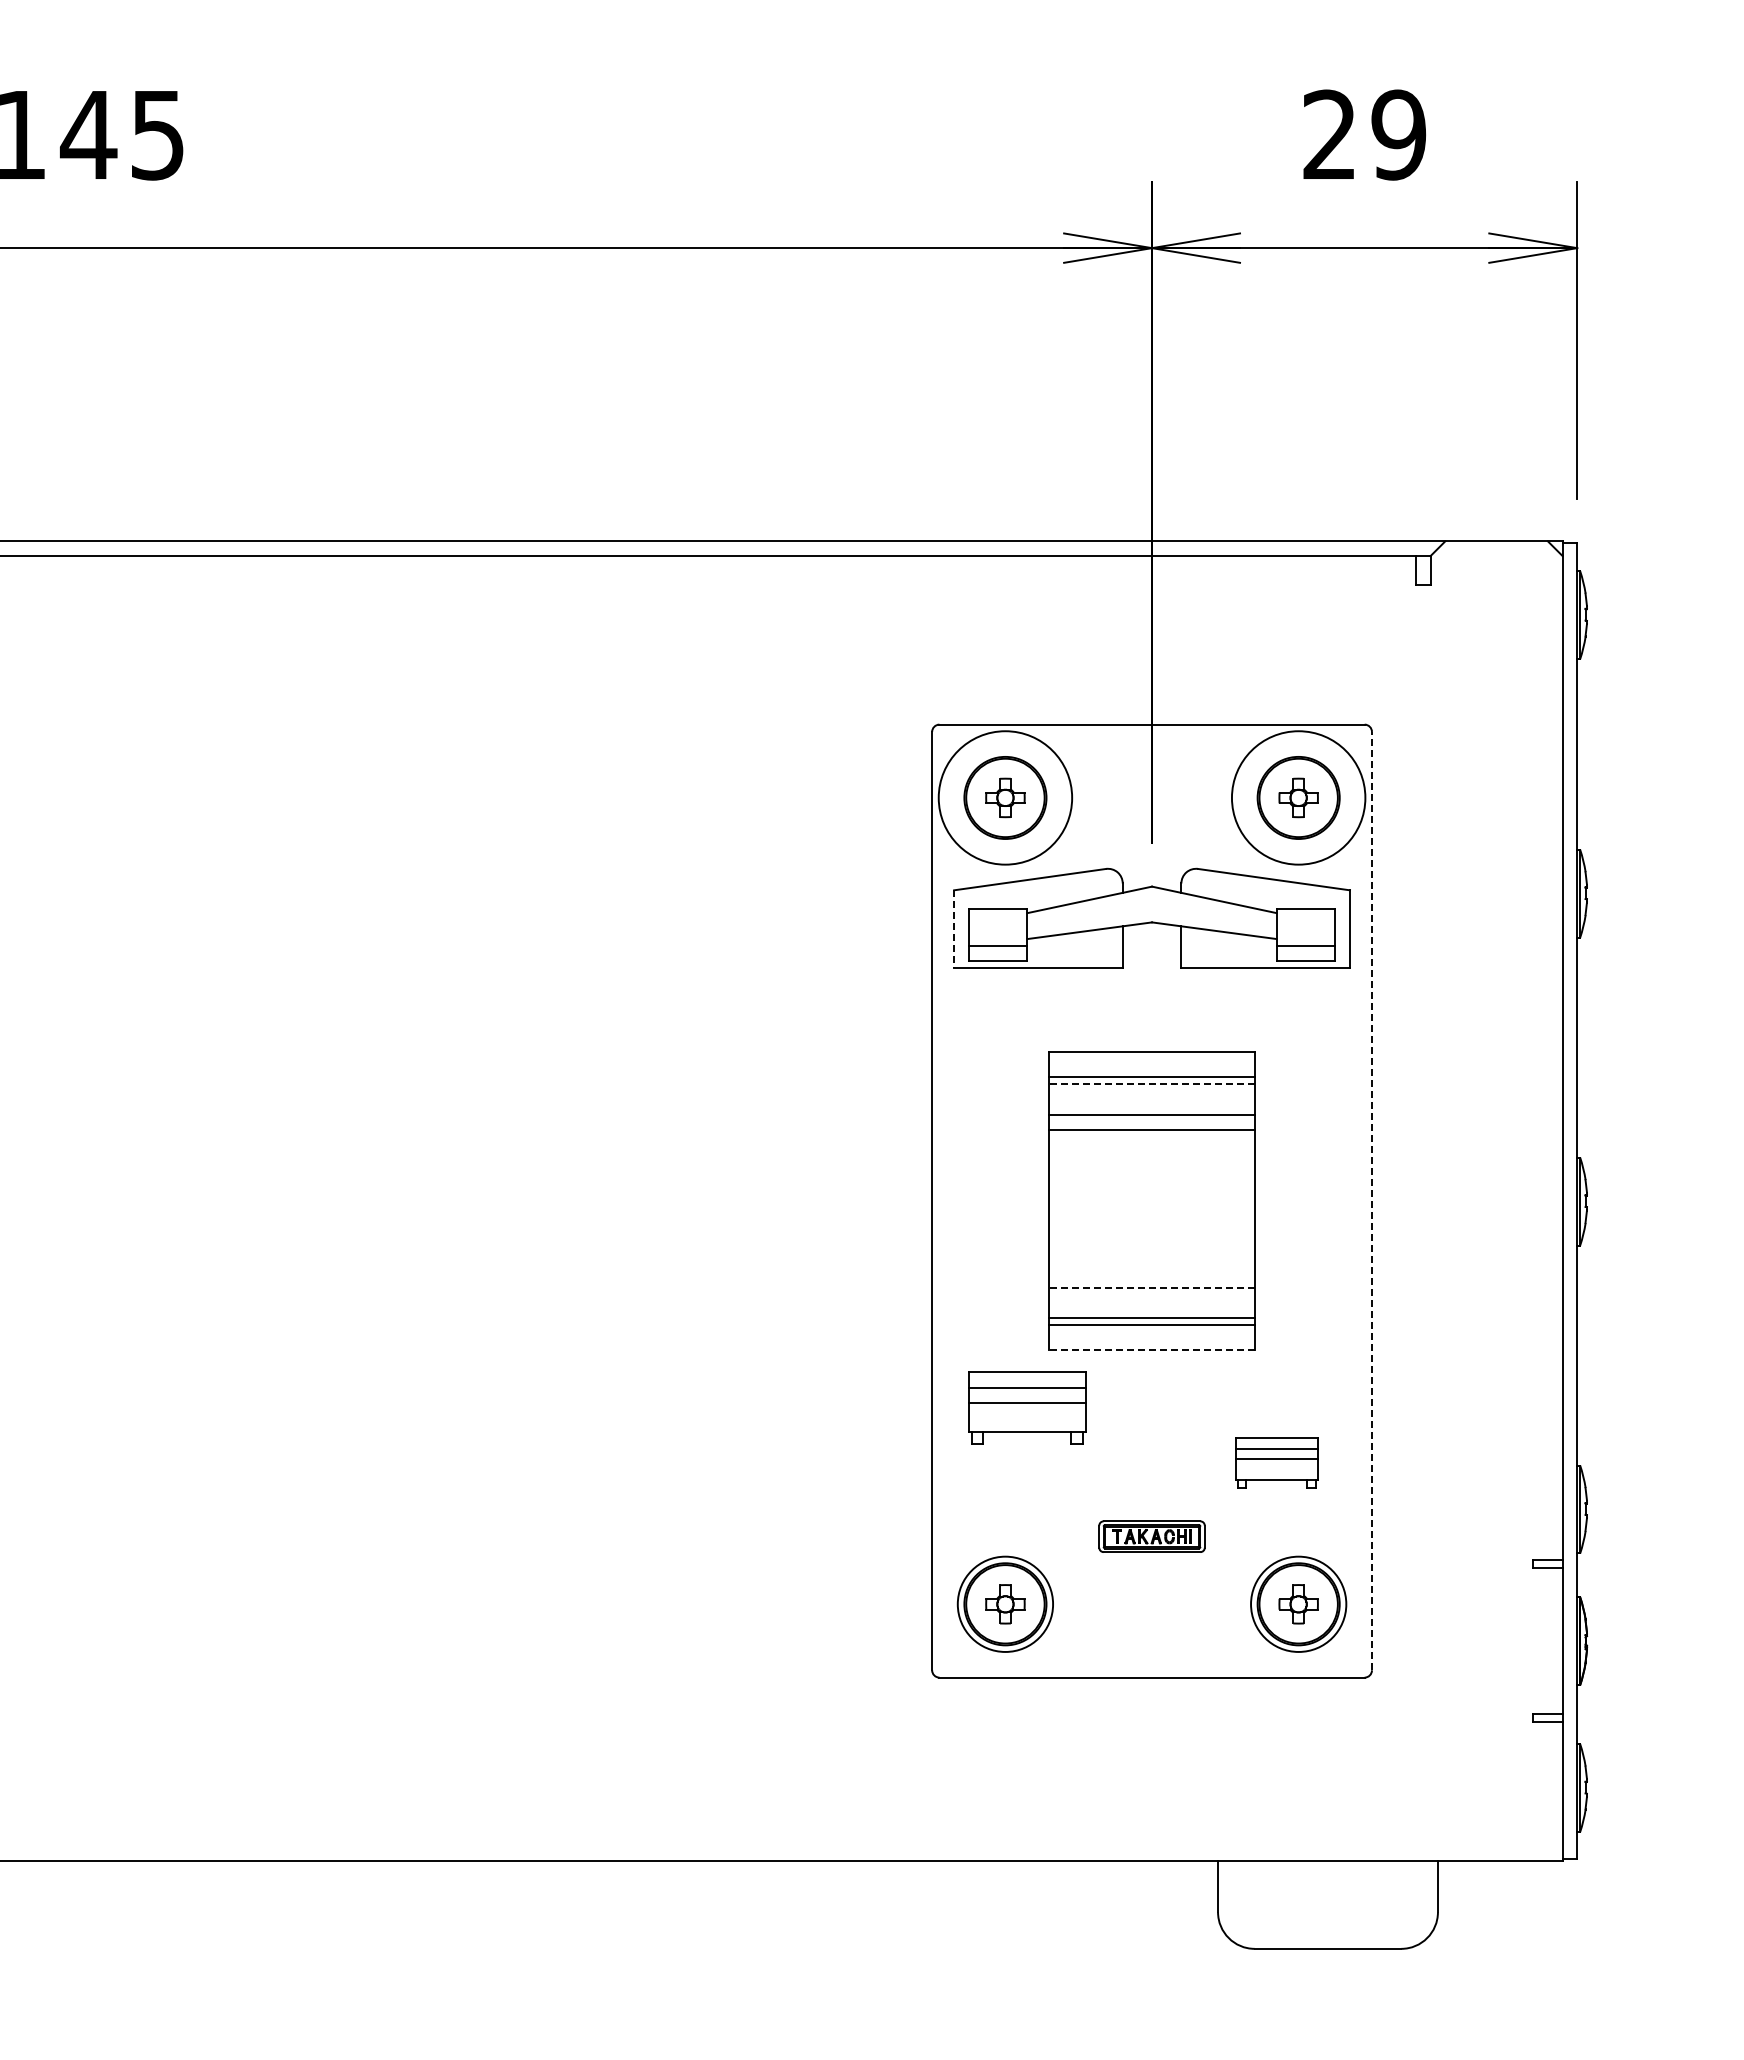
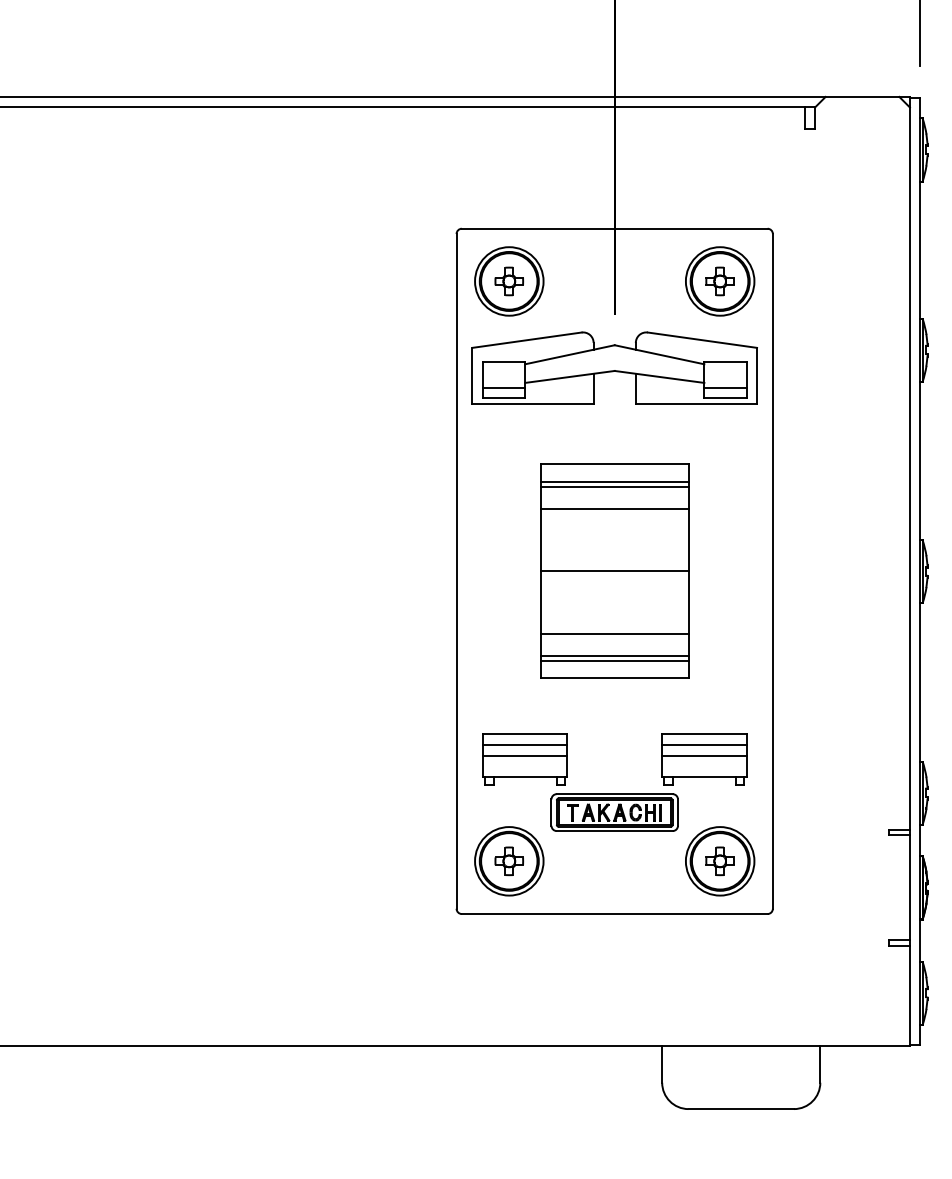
circle: (1005, 797) -> (509, 281), size x0.71
circle: (1298, 797) -> (720, 281), size x0.71
line: (954, 929) -> (472, 376), dashed -> solid
line: (1152, 1083) -> (615, 486), dashed -> solid
line: (1151, 1130) -> (614, 571), moved
line: (1371, 1200) -> (772, 570), dashed -> solid
line: (1152, 1287) -> (615, 633), dashed -> solid
line: (1152, 1349) -> (615, 678), dashed -> solid
part: (1027, 1407) -> (525, 759), moved
part: (1276, 1462) -> (704, 759), size x1.43
part: (1151, 1536) -> (614, 812), size x1.67

